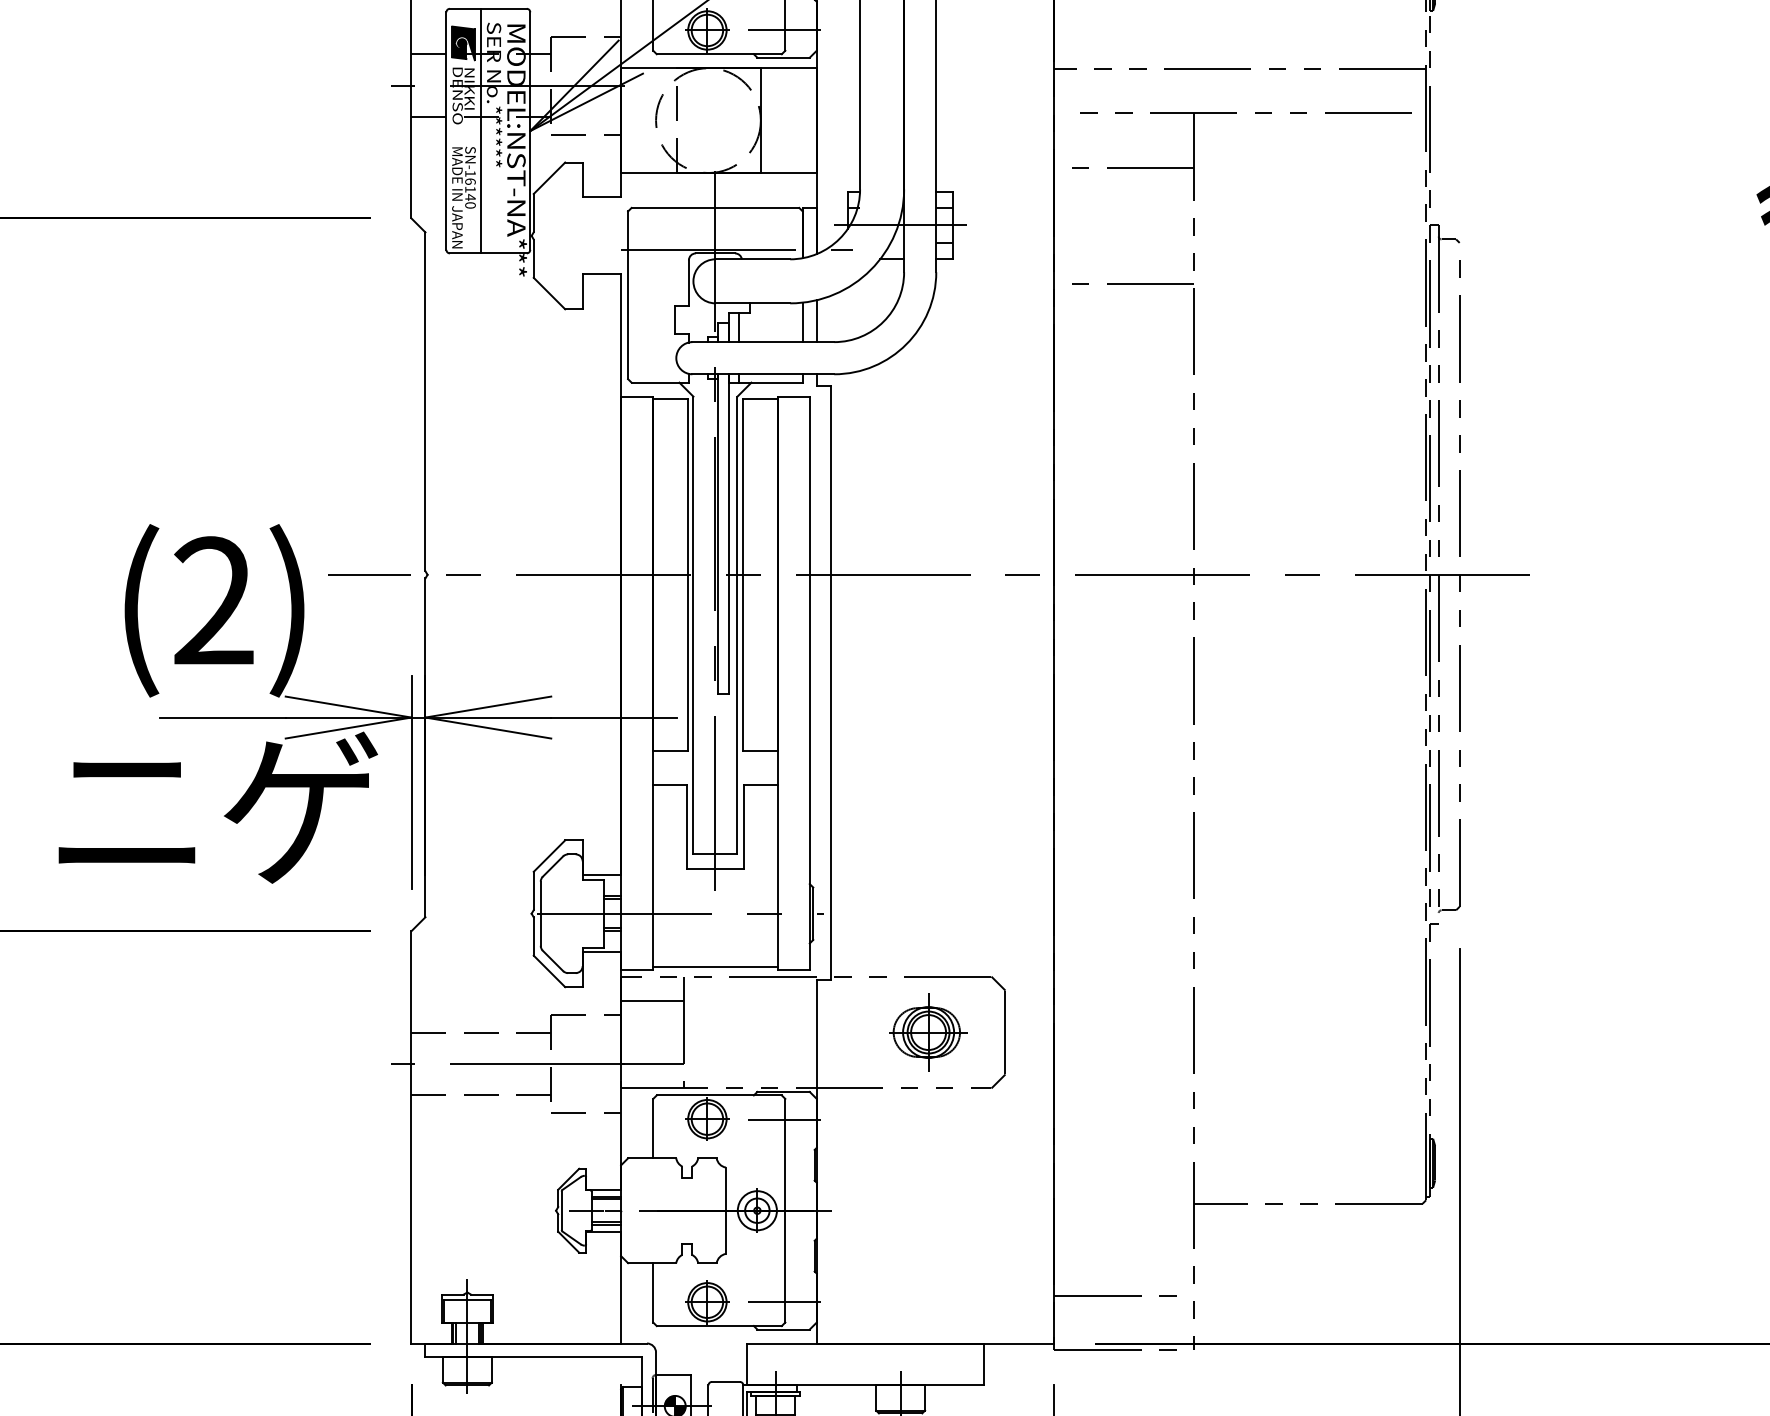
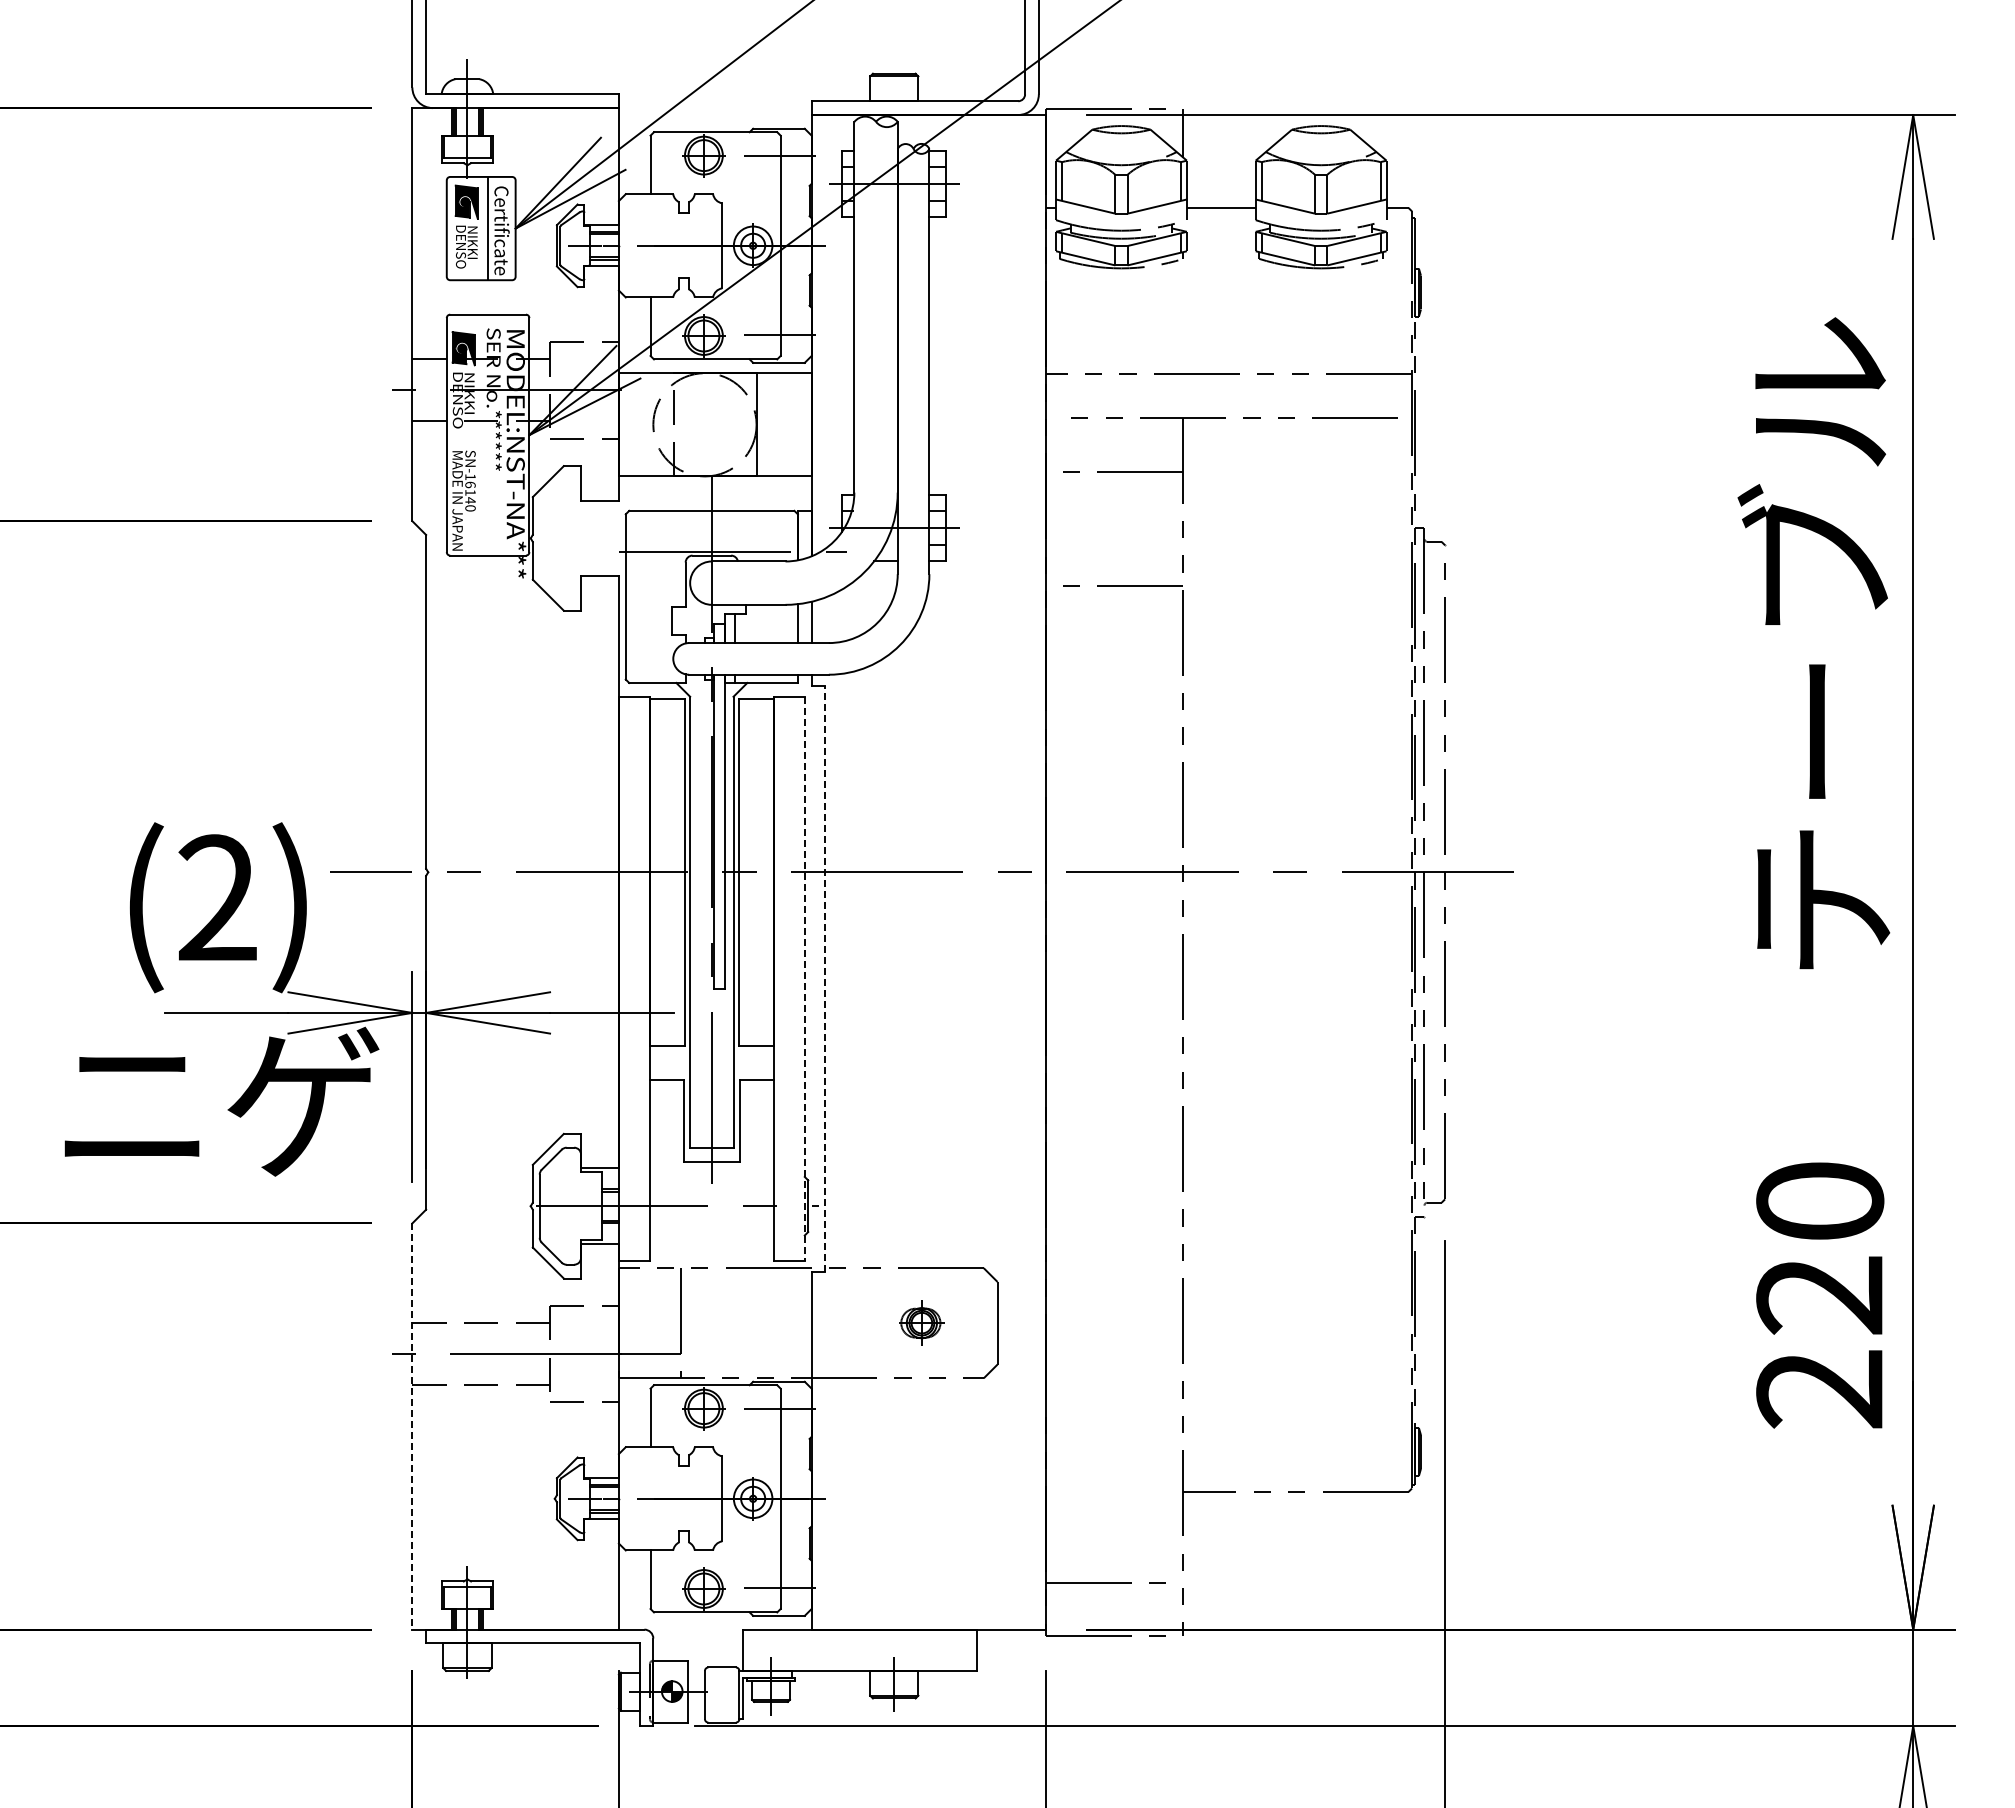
line: (481, 130) -> (481, 434), removed
line: (809, 683) -> (804, 979), solid -> dashed
line: (830, 683) -> (825, 979), solid -> dashed
line: (715, 966) -> (711, 1258), removed
line: (652, 1001) -> (649, 1292), removed
part: (928, 1031) -> (921, 1322), size x0.6
line: (411, 1138) -> (412, 1427), solid -> dashed

